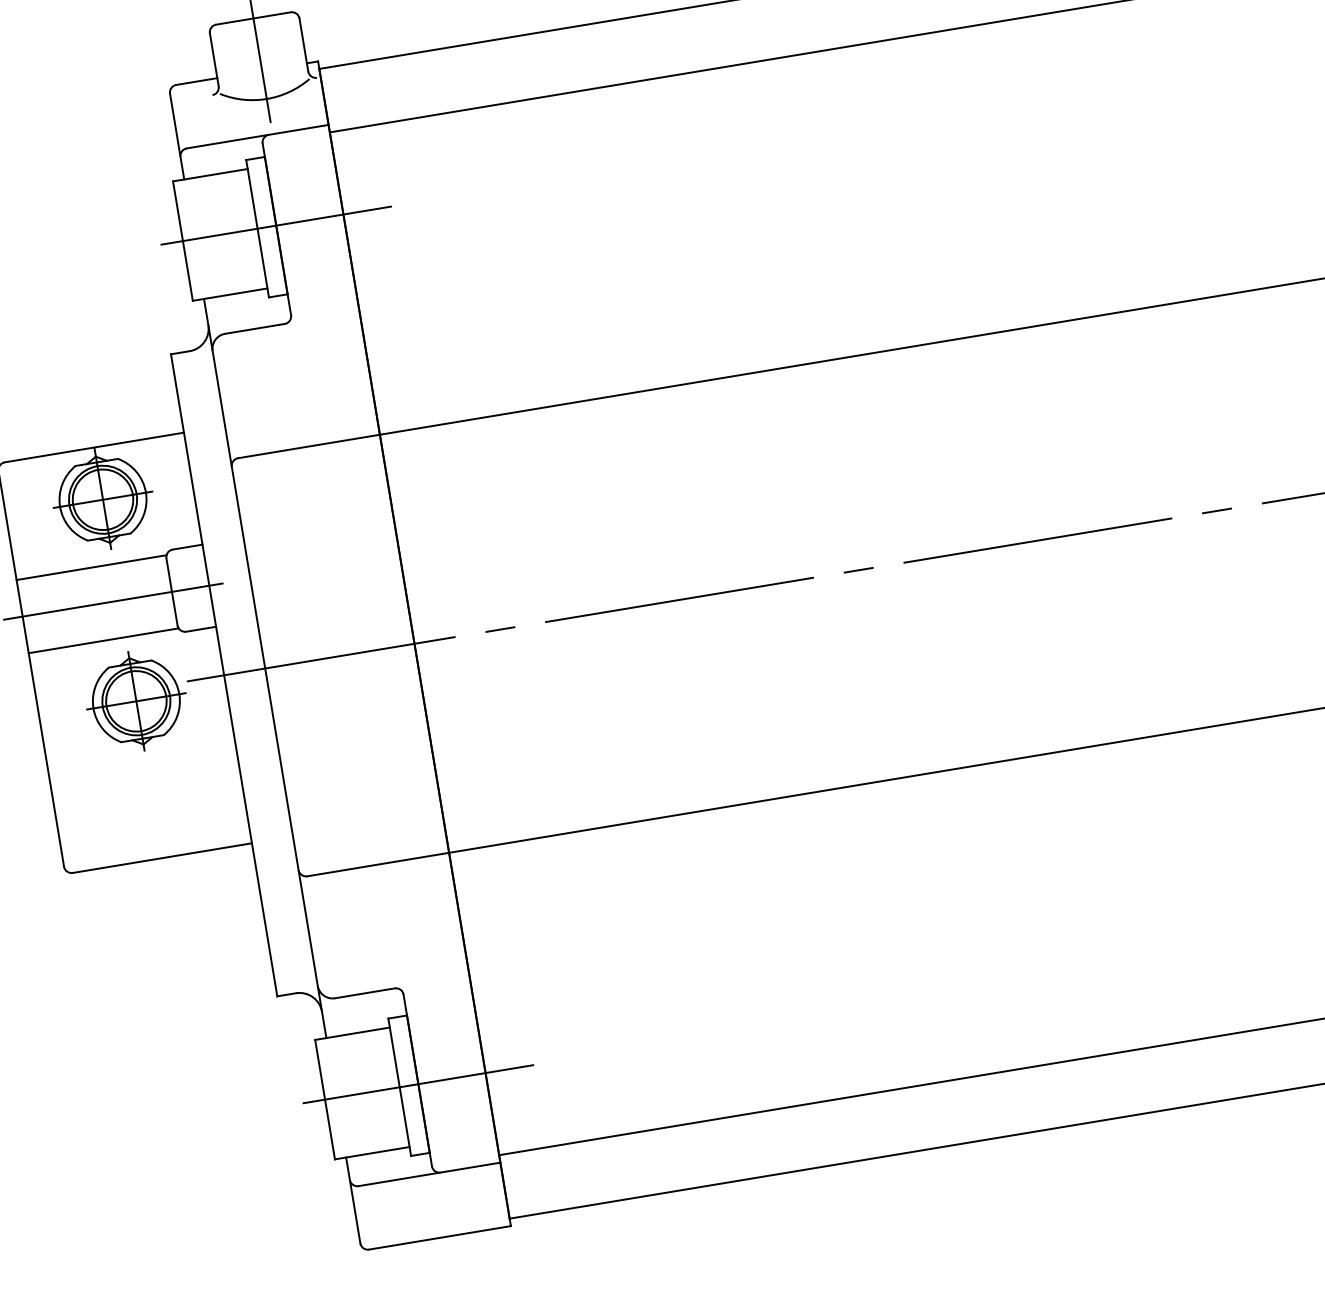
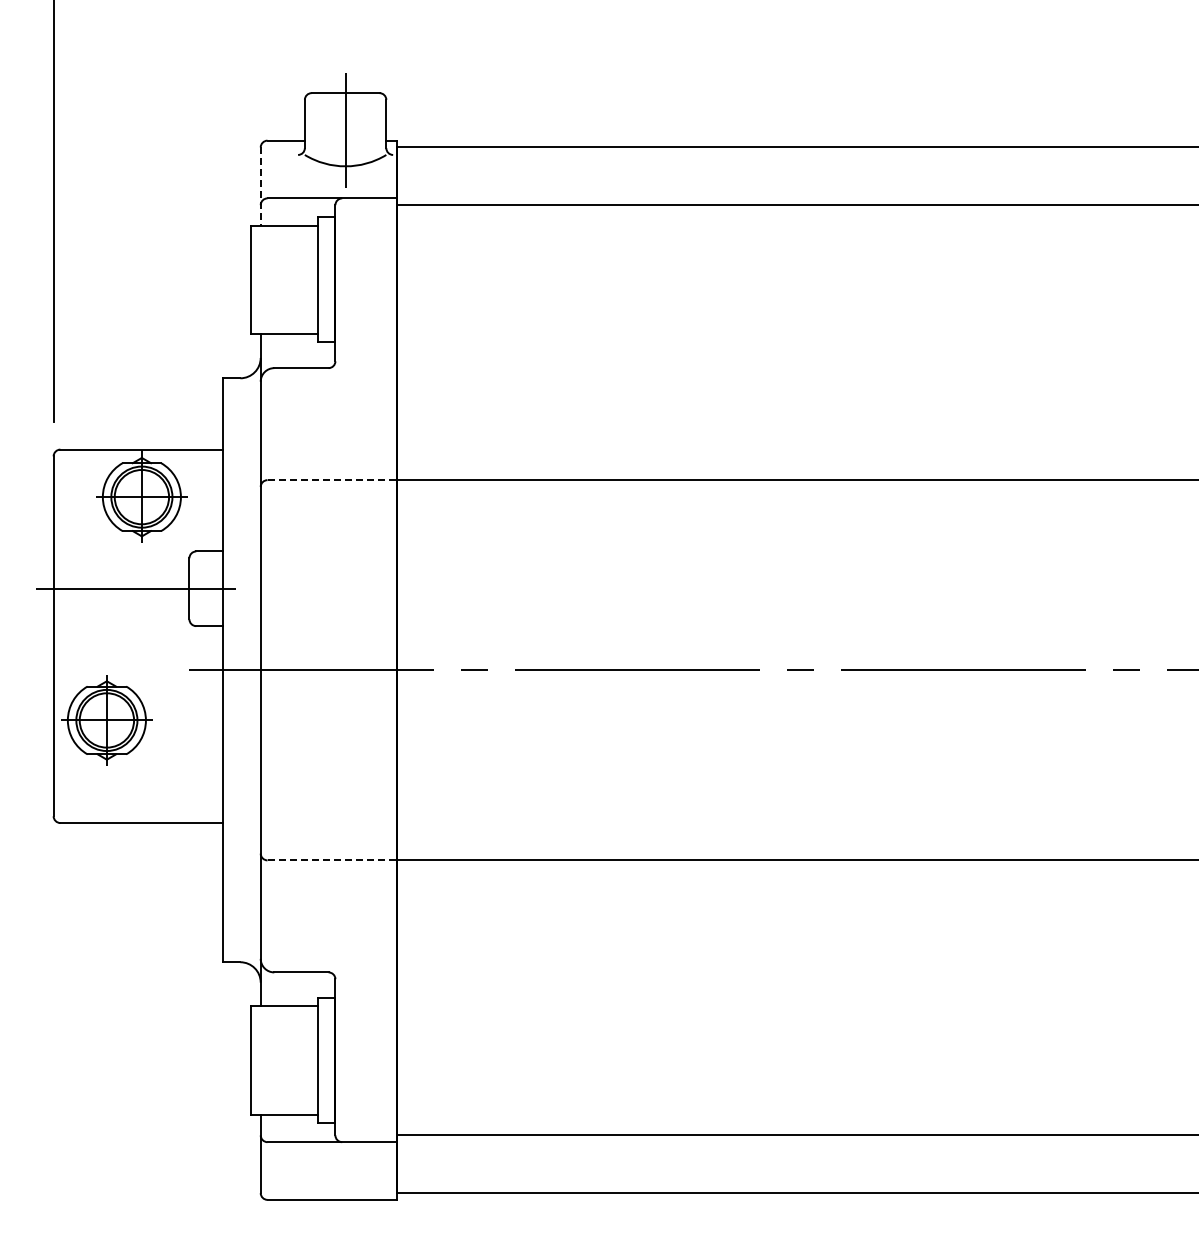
line: (177, 137) -> (260, 187), solid -> dashed
line: (276, 225) -> (335, 279), removed
line: (309, 446) -> (332, 480), solid -> dashed
line: (91, 567) -> (121, 555), removed
line: (103, 641) -> (121, 622), removed
part: (135, 701) -> (106, 720), moved
line: (378, 864) -> (332, 860), solid -> dashed
line: (418, 1083) -> (335, 1060), removed

